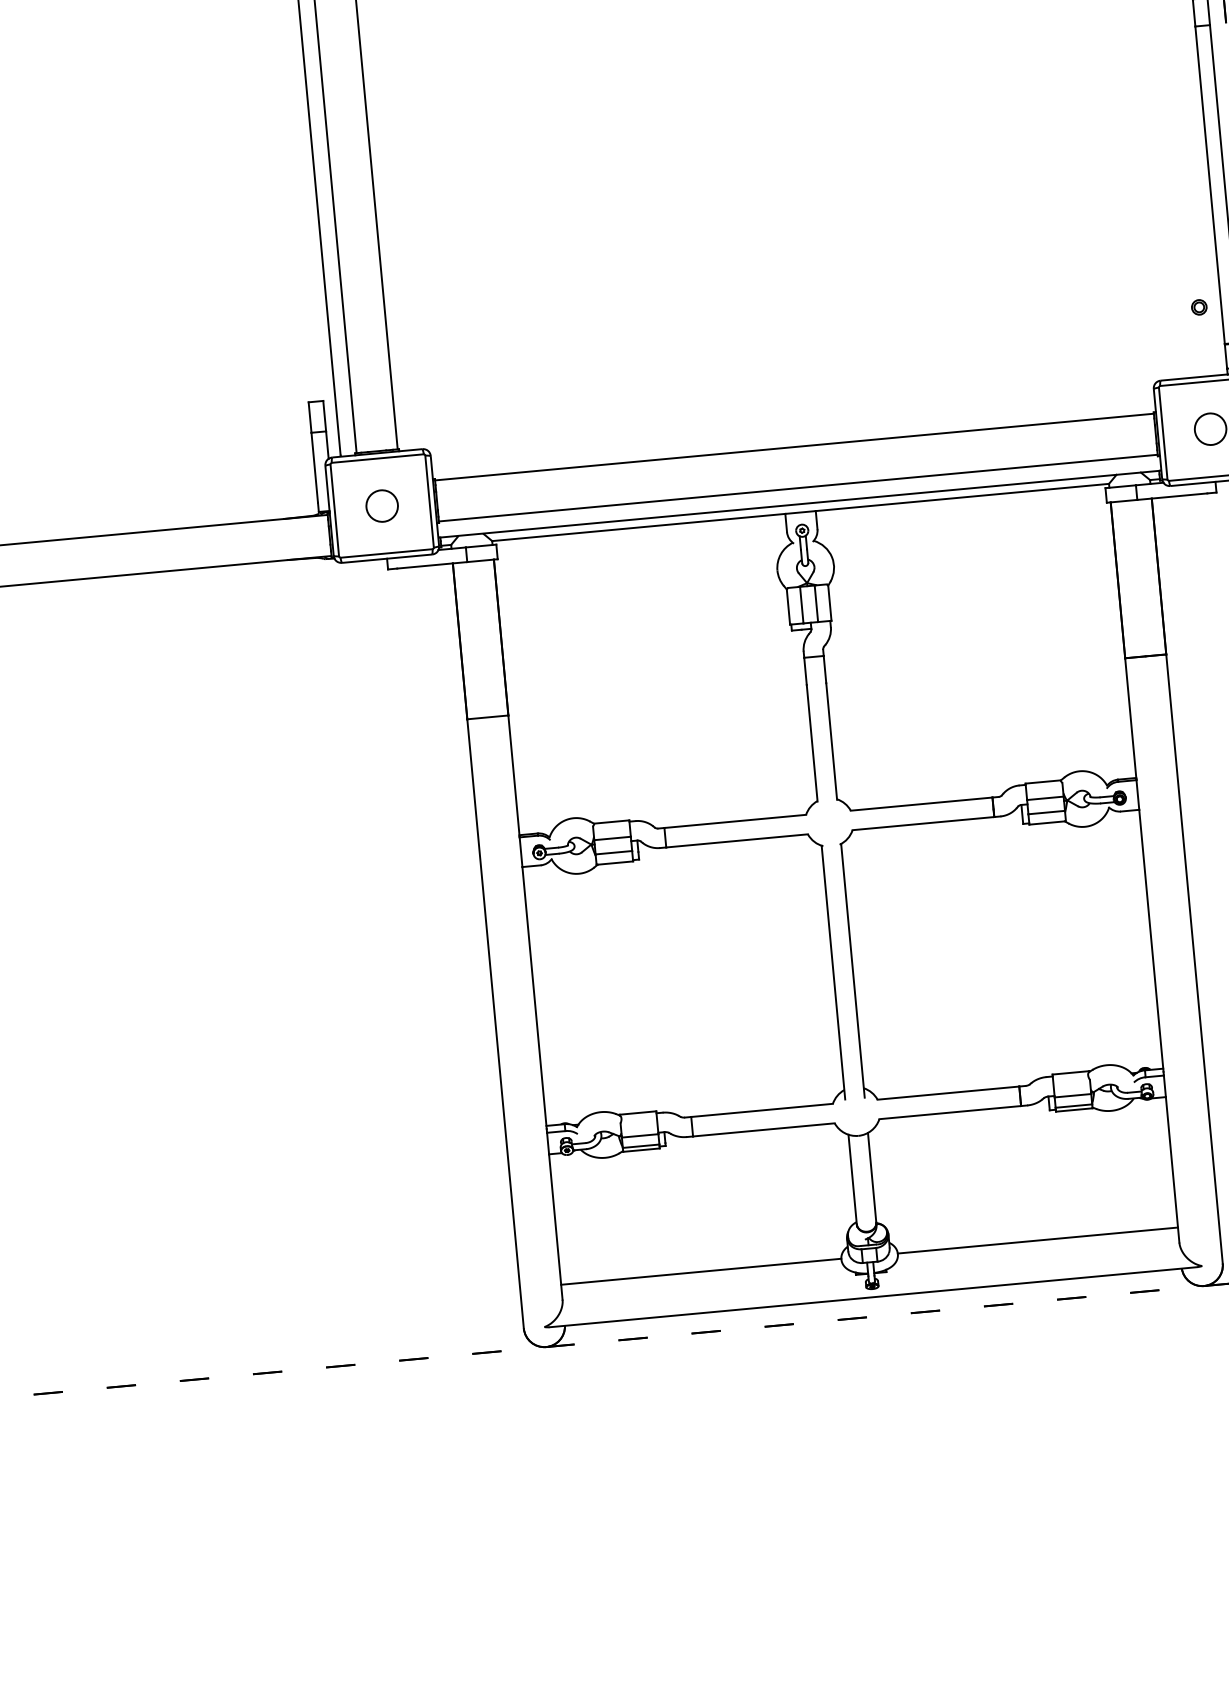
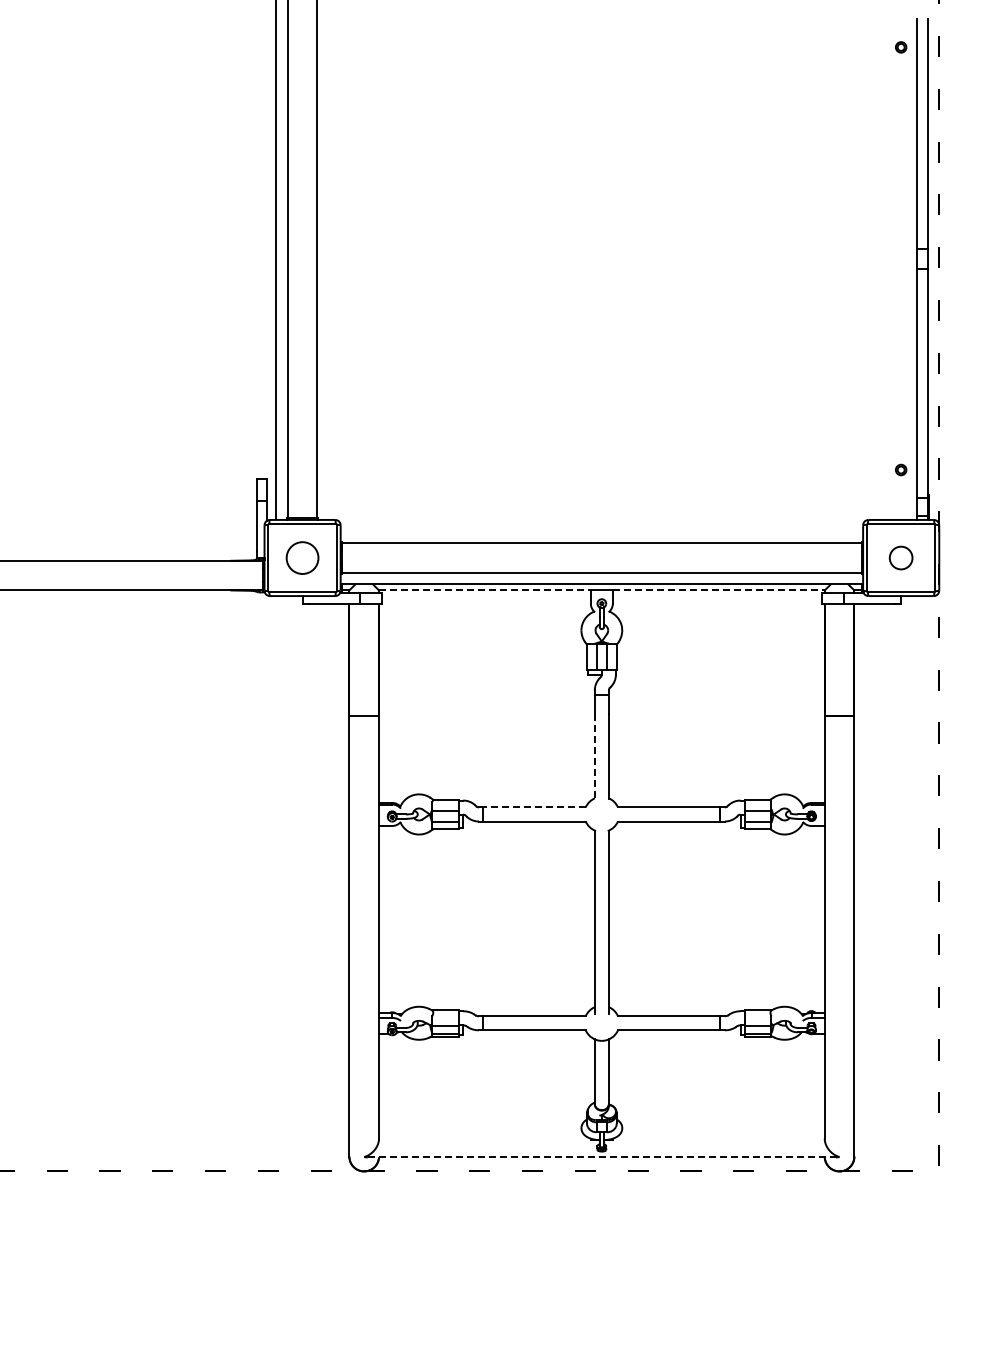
line: (962, 497) -> (718, 590), solid -> dashed
circle: (382, 505) -> (302, 557), size x1.4
line: (638, 527) -> (484, 590), solid -> dashed
line: (811, 744) -> (594, 757), solid -> dashed
line: (735, 821) -> (534, 807), solid -> dashed
line: (1037, 1240) -> (723, 1127), removed
line: (701, 1271) -> (480, 1127), removed
line: (874, 1297) -> (602, 1157), solid -> dashed

